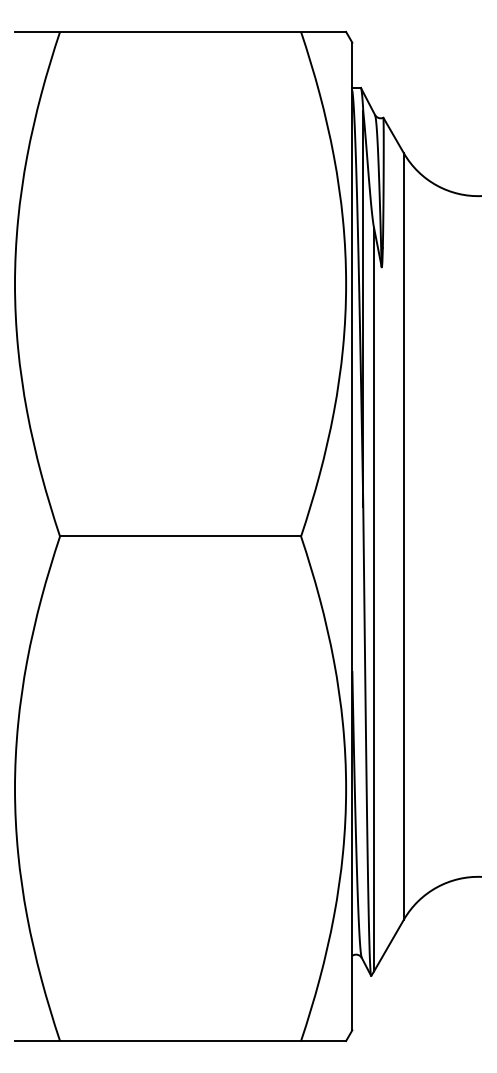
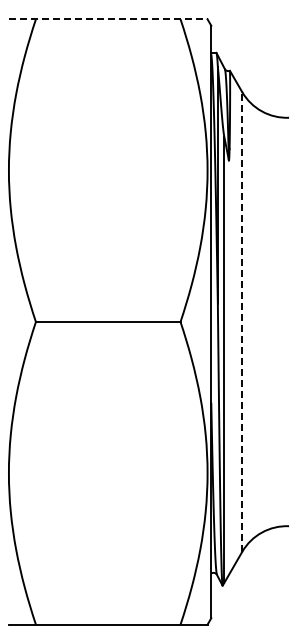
line: (180, 32) -> (108, 19), solid -> dashed
line: (404, 537) -> (242, 322), solid -> dashed

